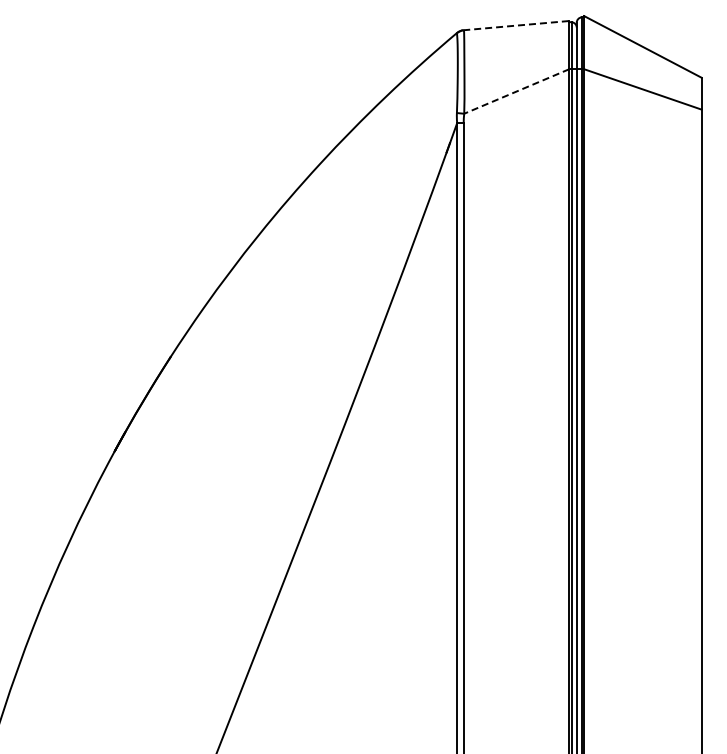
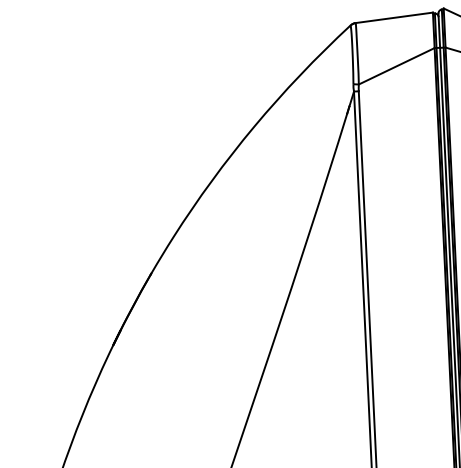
line: (516, 25) -> (394, 17), dashed -> solid
line: (516, 91) -> (396, 66), dashed -> solid

